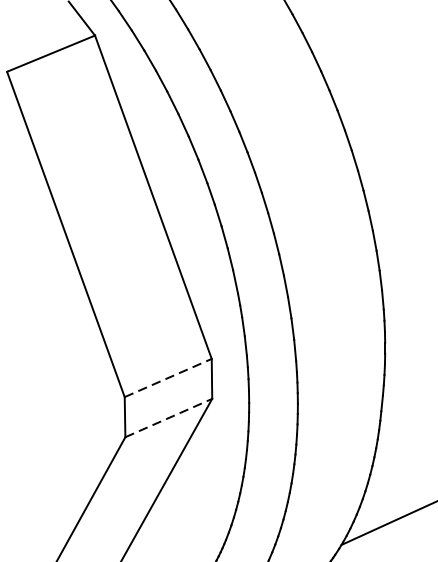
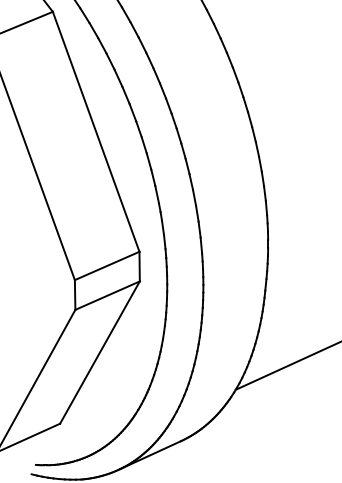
line: (168, 377) -> (107, 265), dashed -> solid
line: (170, 417) -> (108, 295), dashed -> solid

